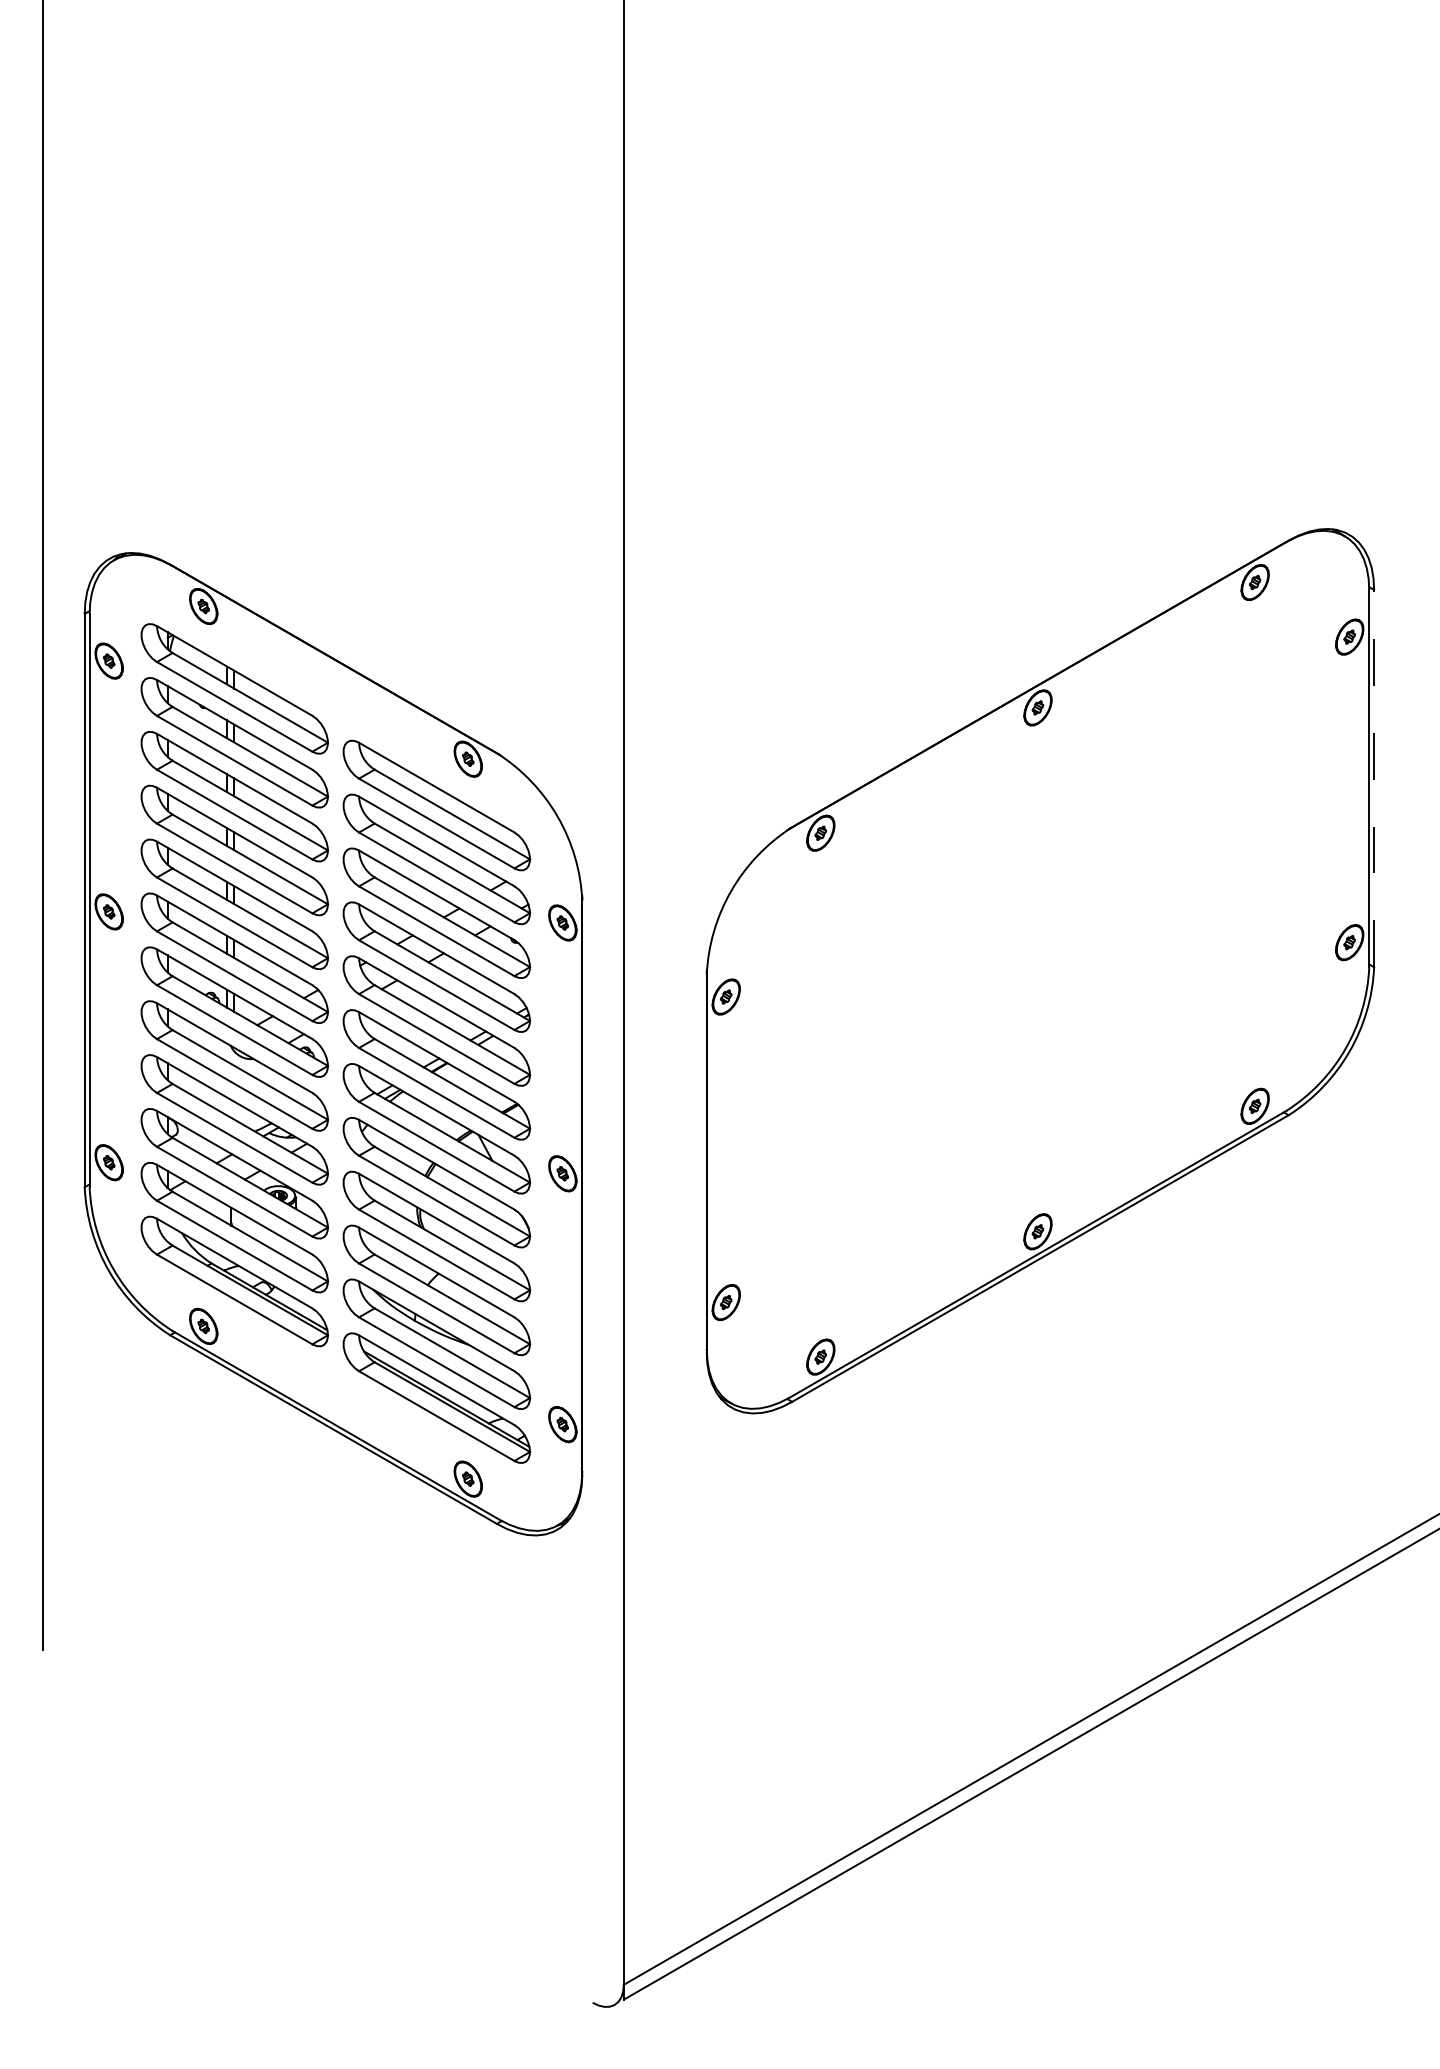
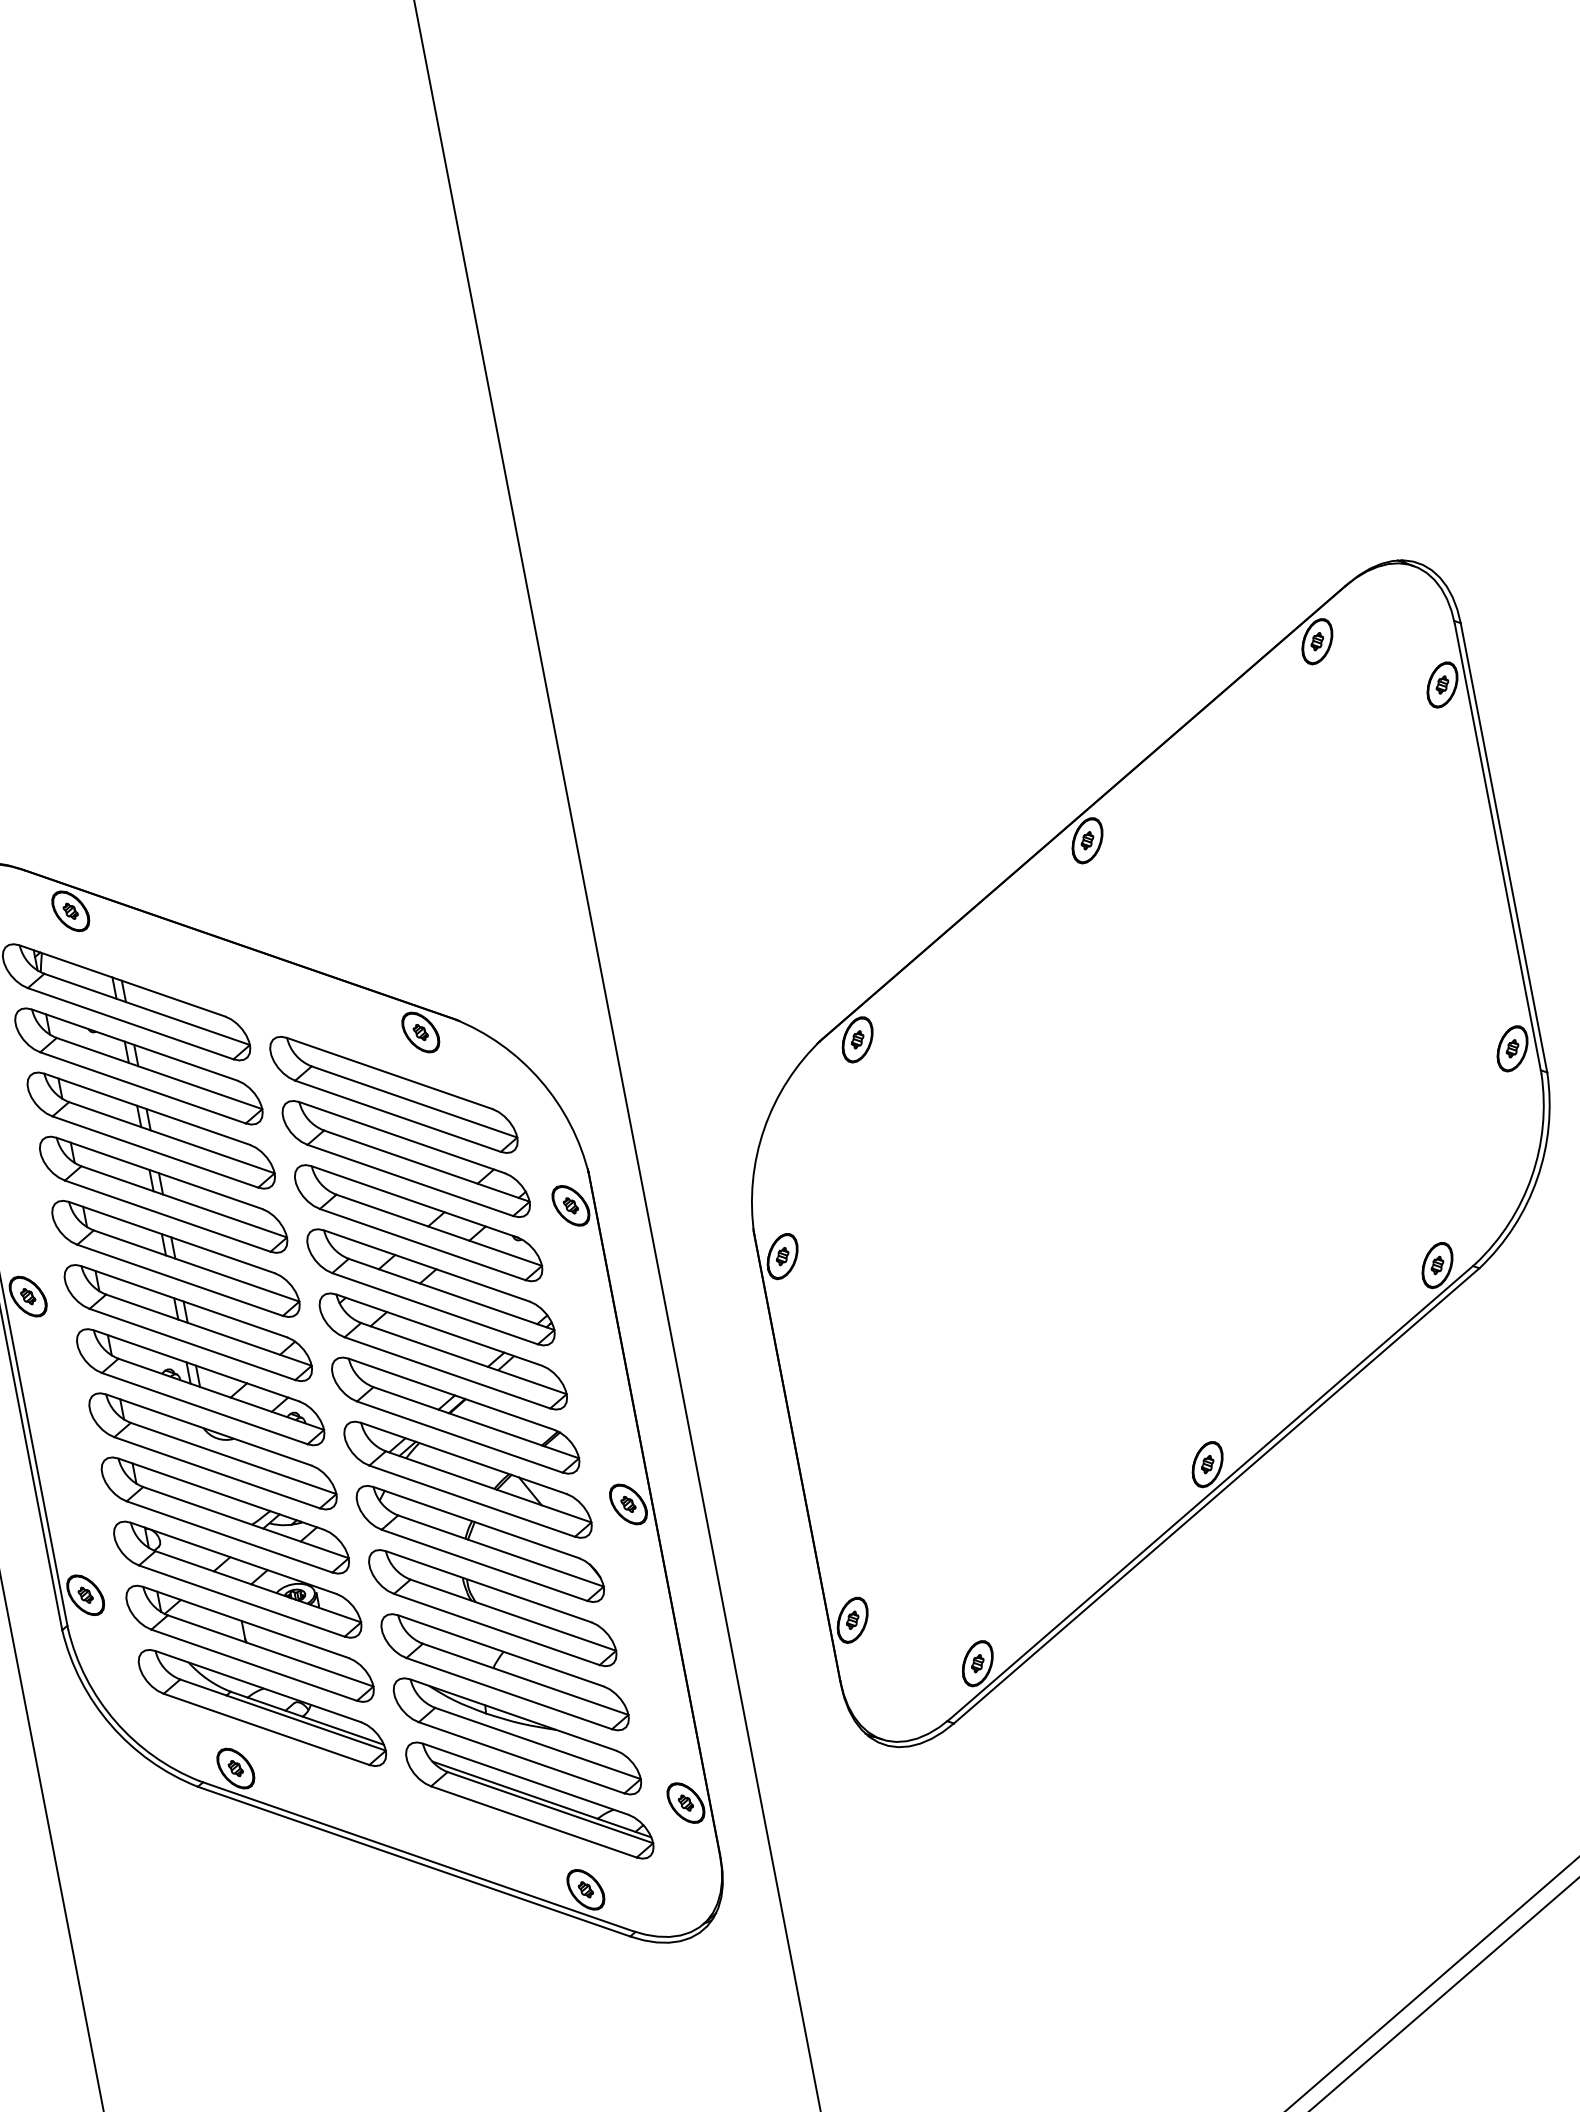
line: (1374, 778) -> (1504, 847), dashed -> solid

